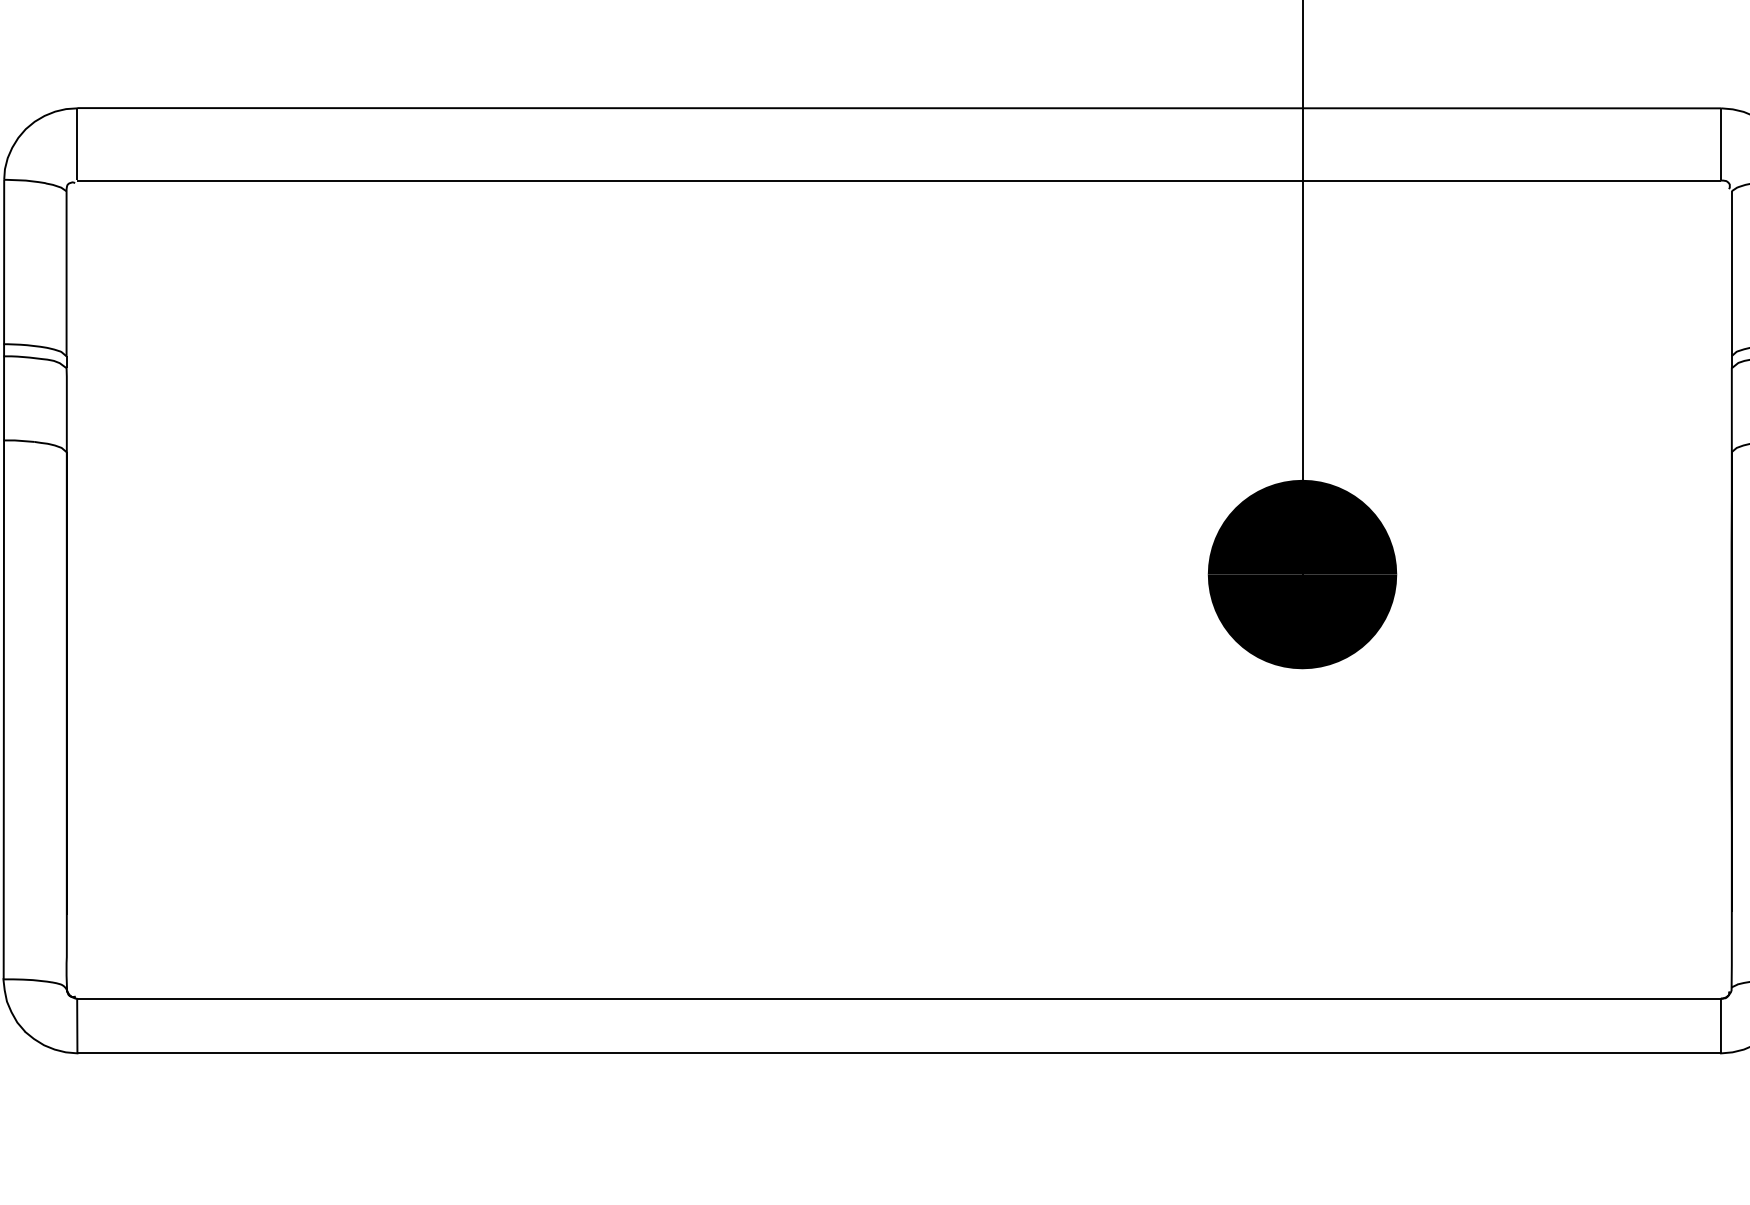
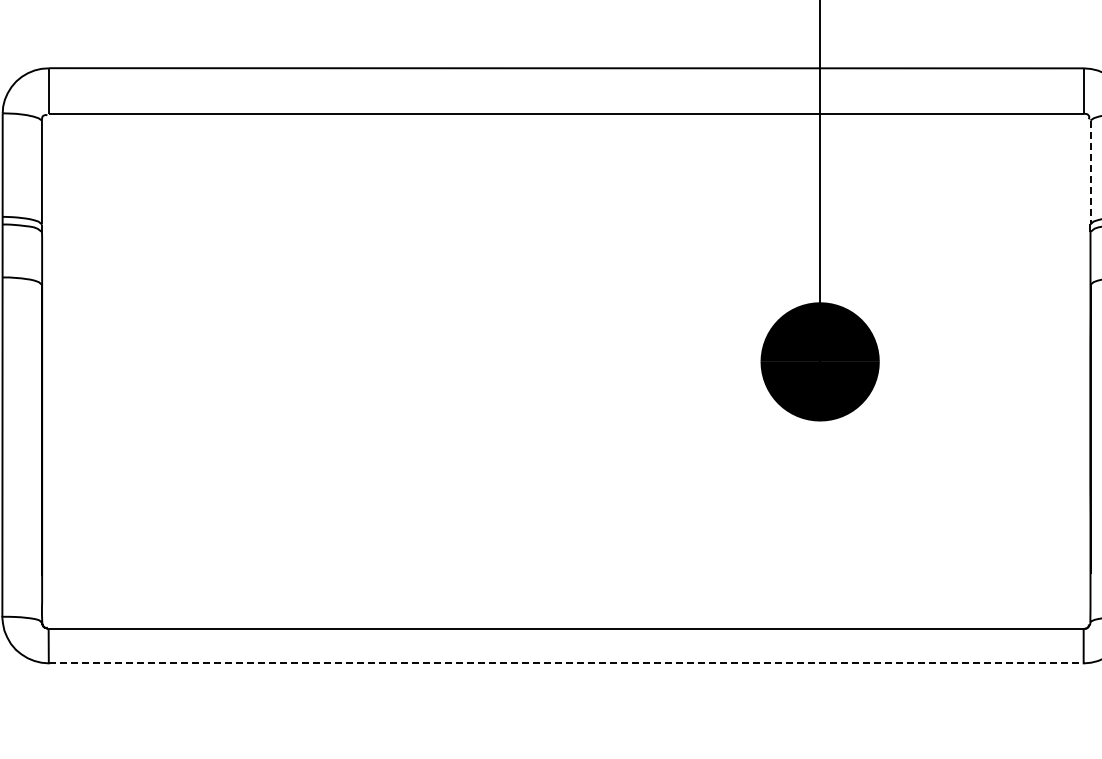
line: (1731, 276) -> (1090, 174), solid -> dashed
line: (899, 1053) -> (566, 663), solid -> dashed

